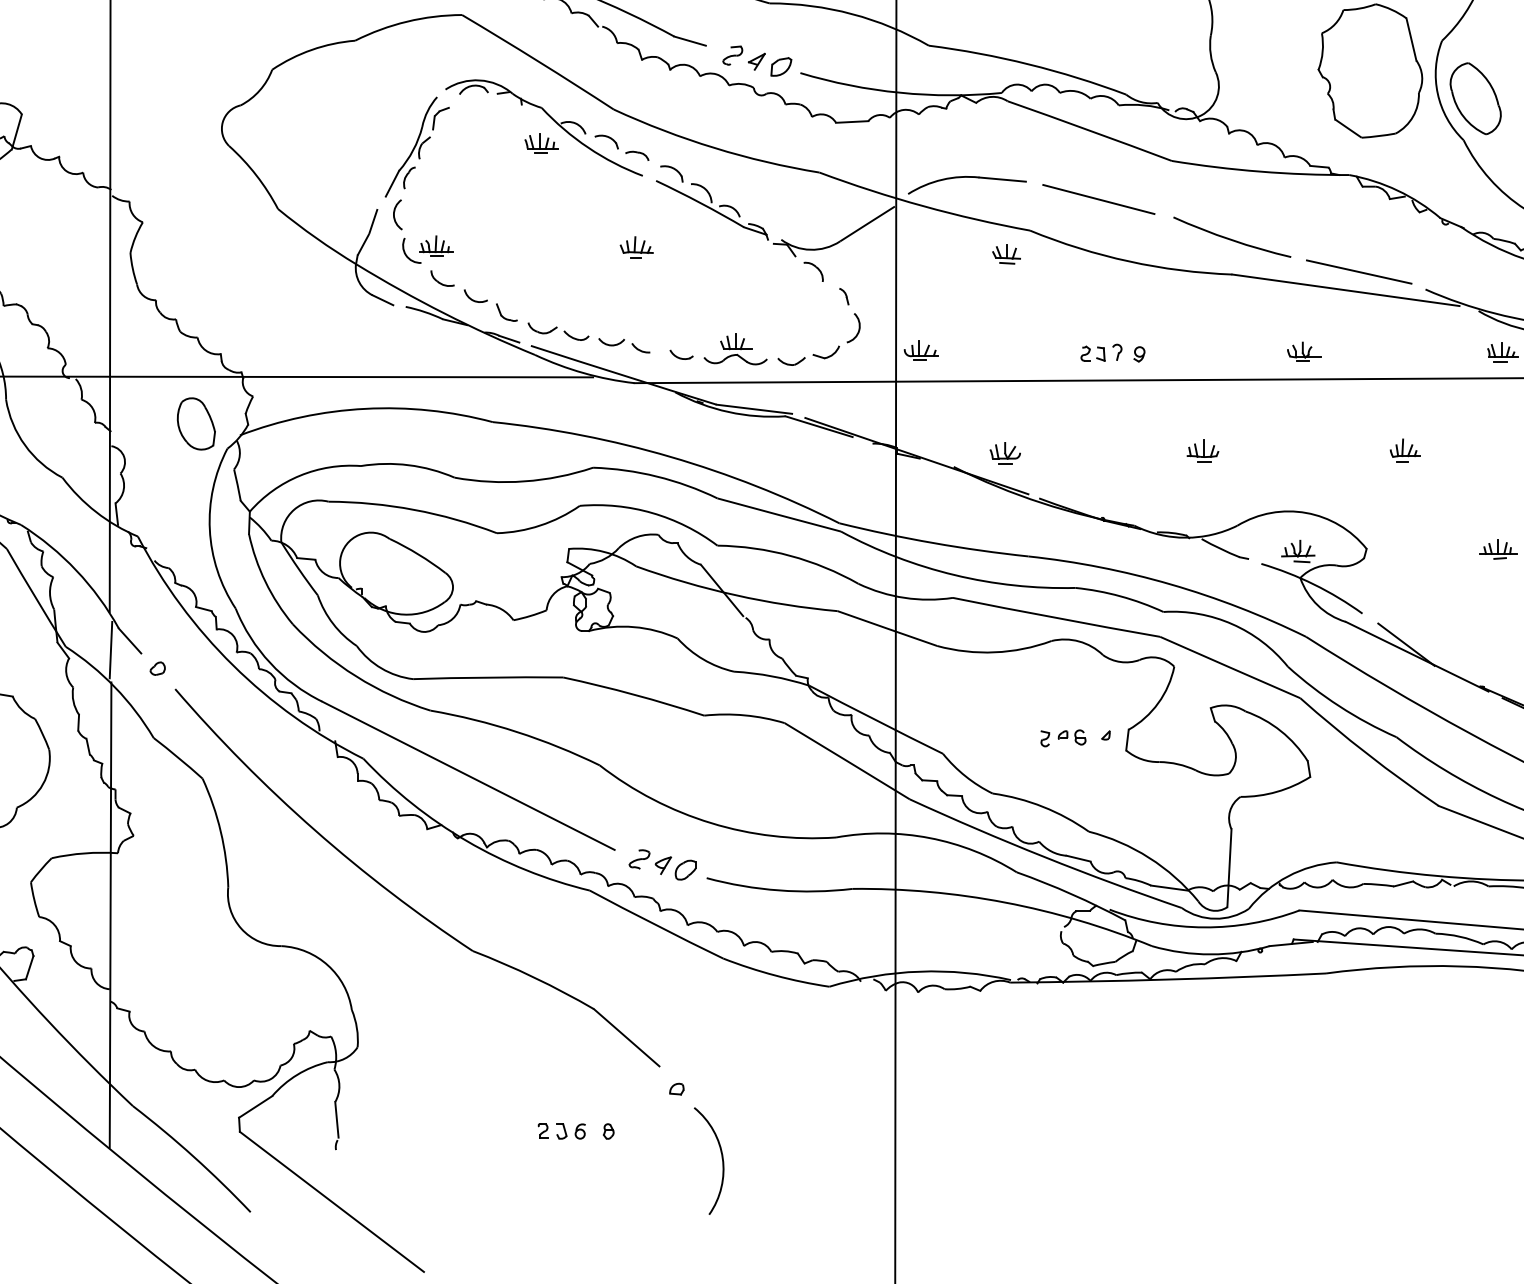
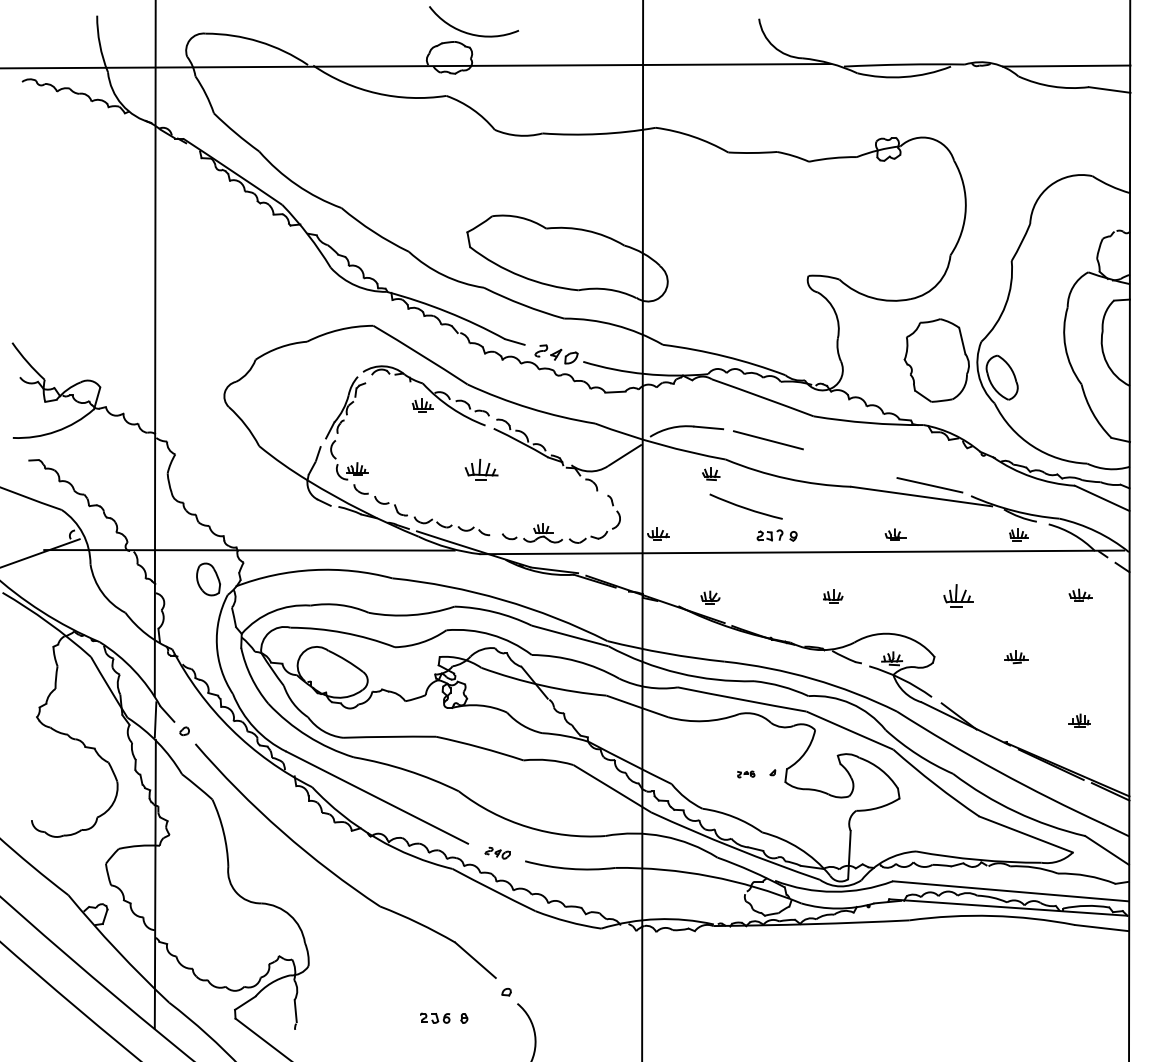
arc: (1231, 238) -> (745, 507), moved
part: (636, 246) -> (481, 469), size x1.6
part: (1403, 449) -> (957, 595), size x1.6
part: (1061, 738) -> (745, 774), size x0.6
part: (662, 865) -> (497, 853), size x0.6

